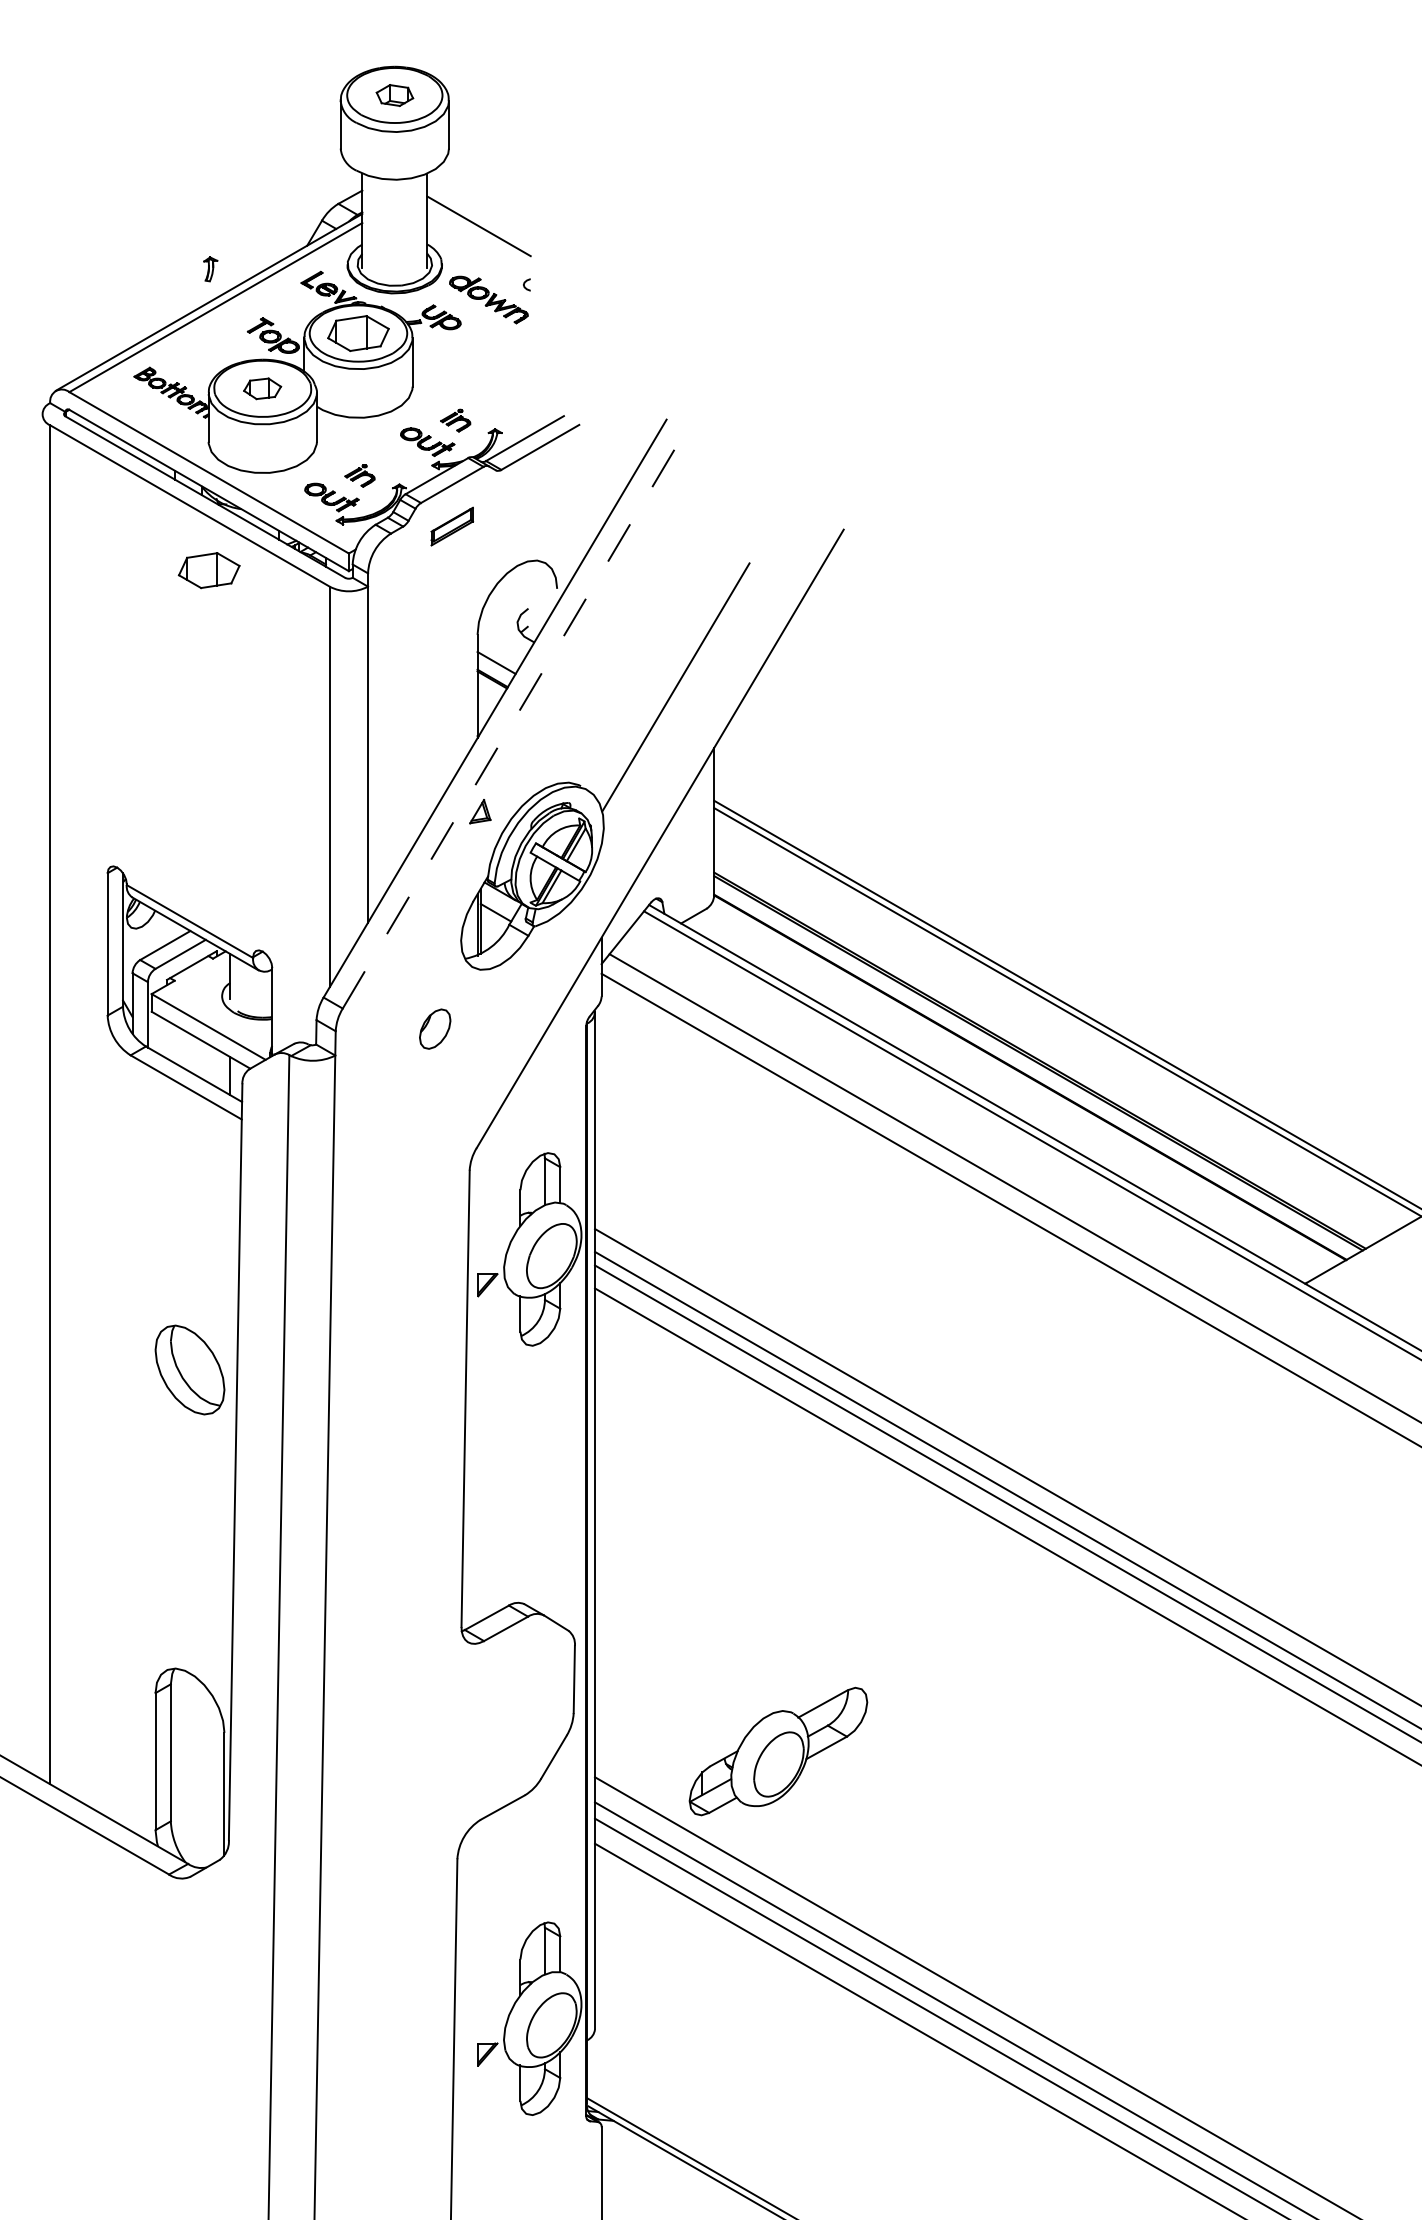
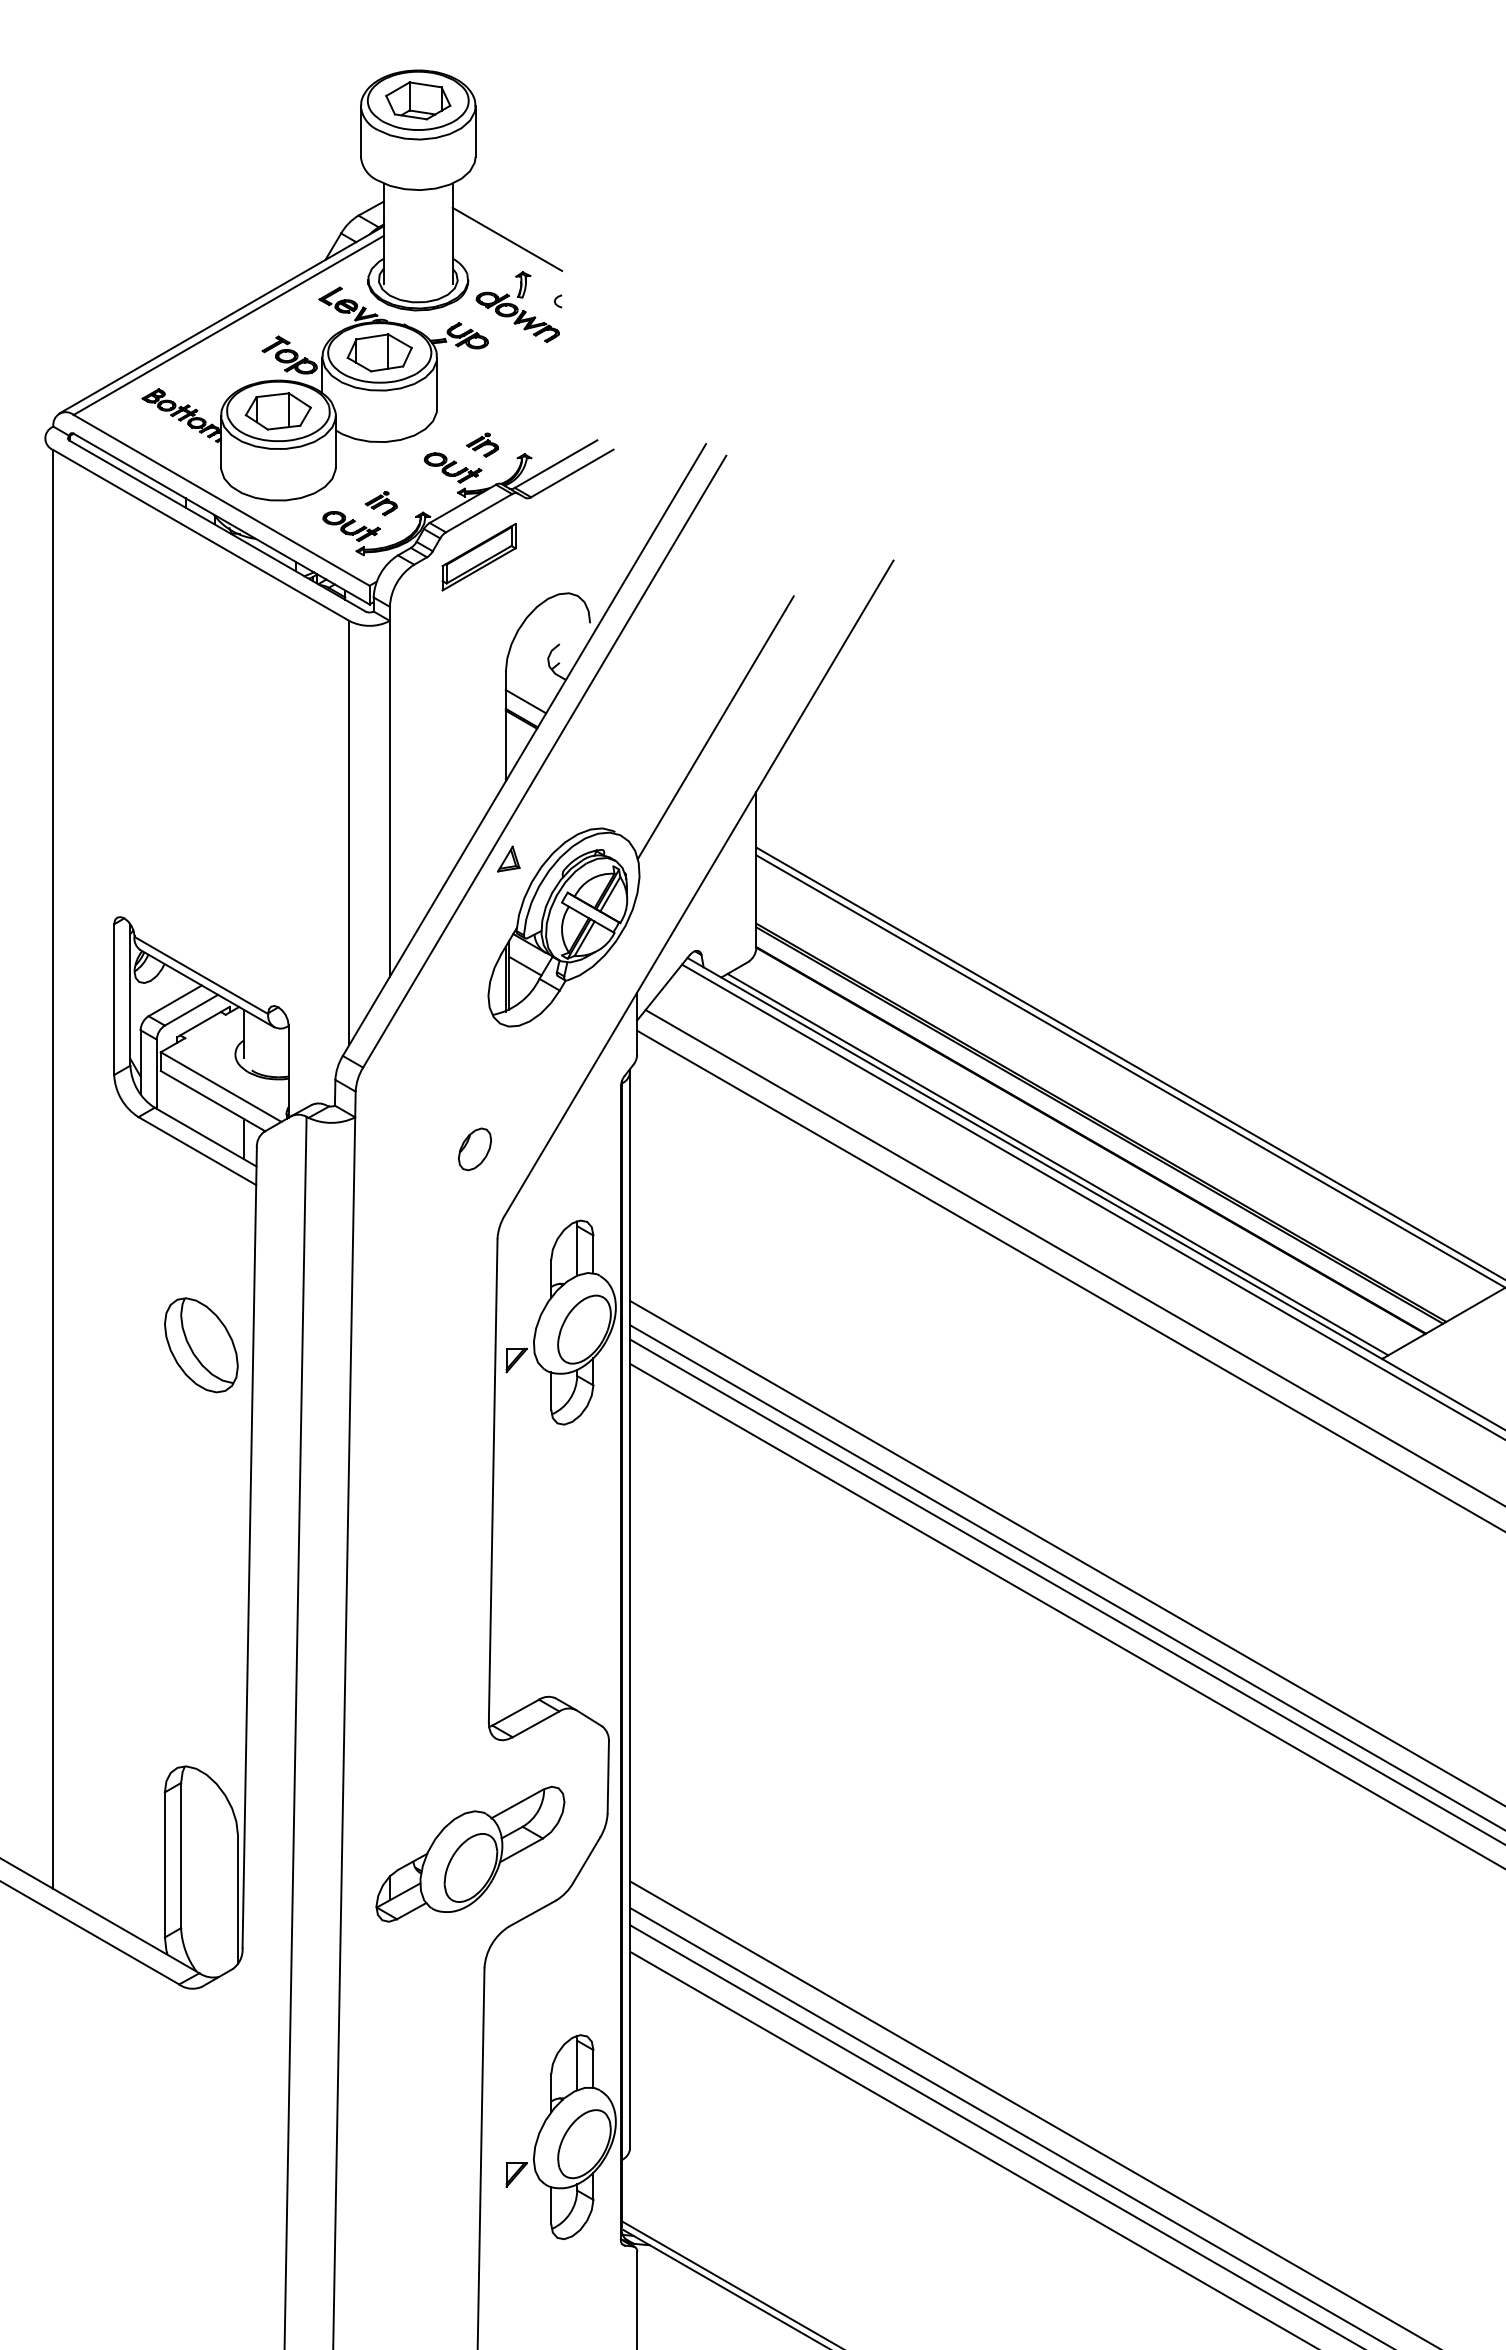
part: (395, 95) -> (418, 100), size x1.67
part: (210, 268) -> (523, 284), moved
part: (261, 388) -> (277, 411), size x1.67
part: (451, 526) -> (478, 557), size x1.67
part: (208, 570) -> (221, 603), removed
line: (514, 719) -> (544, 761), dashed -> solid
part: (434, 1029) -> (474, 1149), moved
line: (998, 1100) -> (1057, 1164), added
part: (190, 1370) -> (201, 1345), moved
part: (778, 1750) -> (470, 1853), moved

